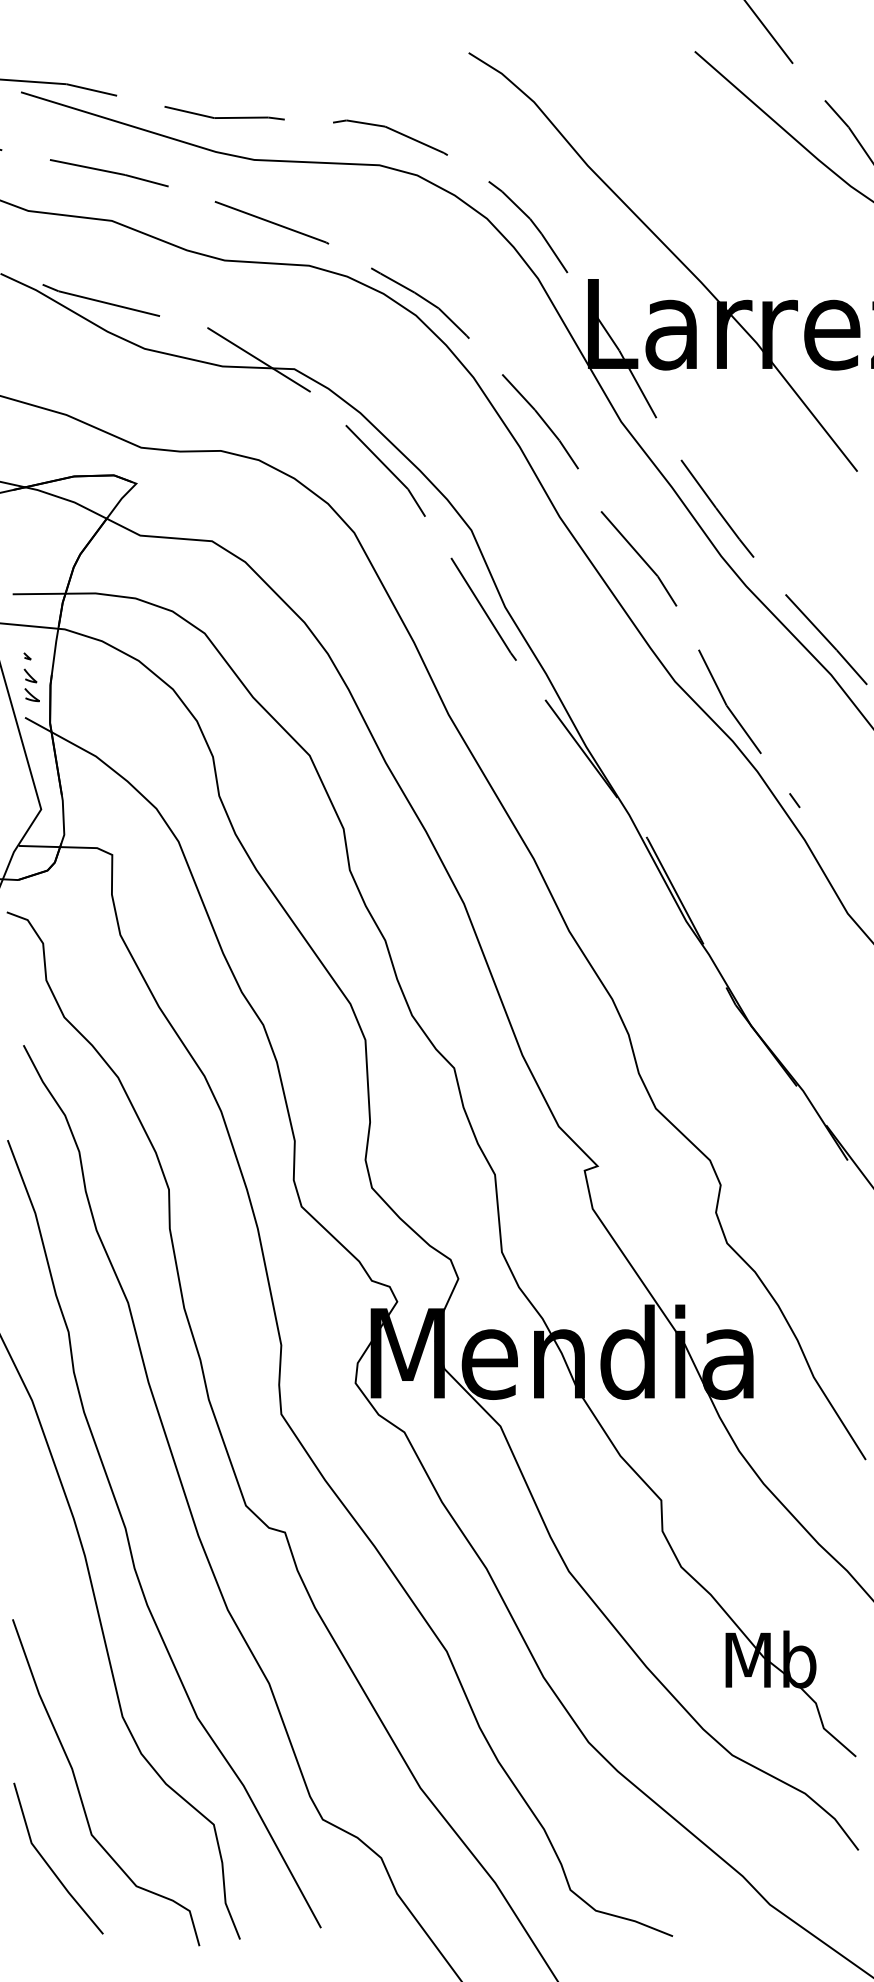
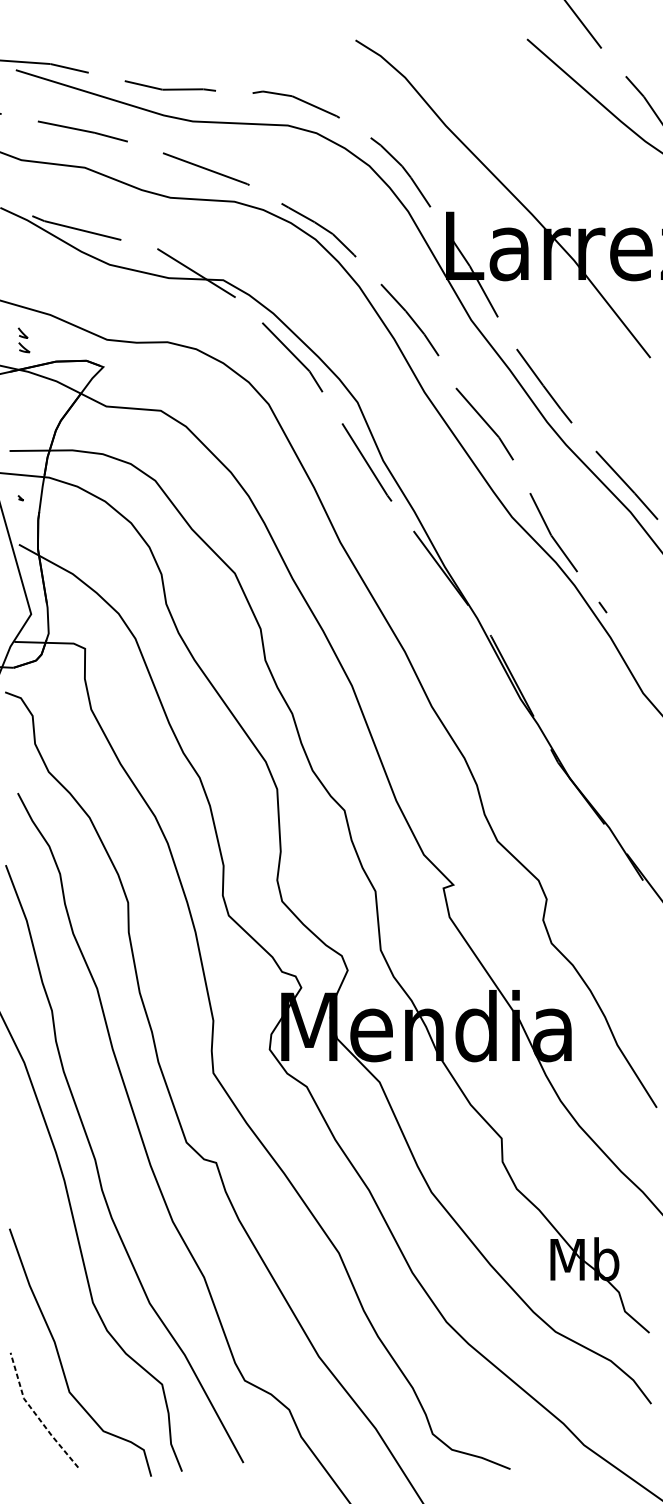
part: (31, 685) -> (23, 340), moved
line: (47, 1864) -> (35, 1414), solid -> dashed

